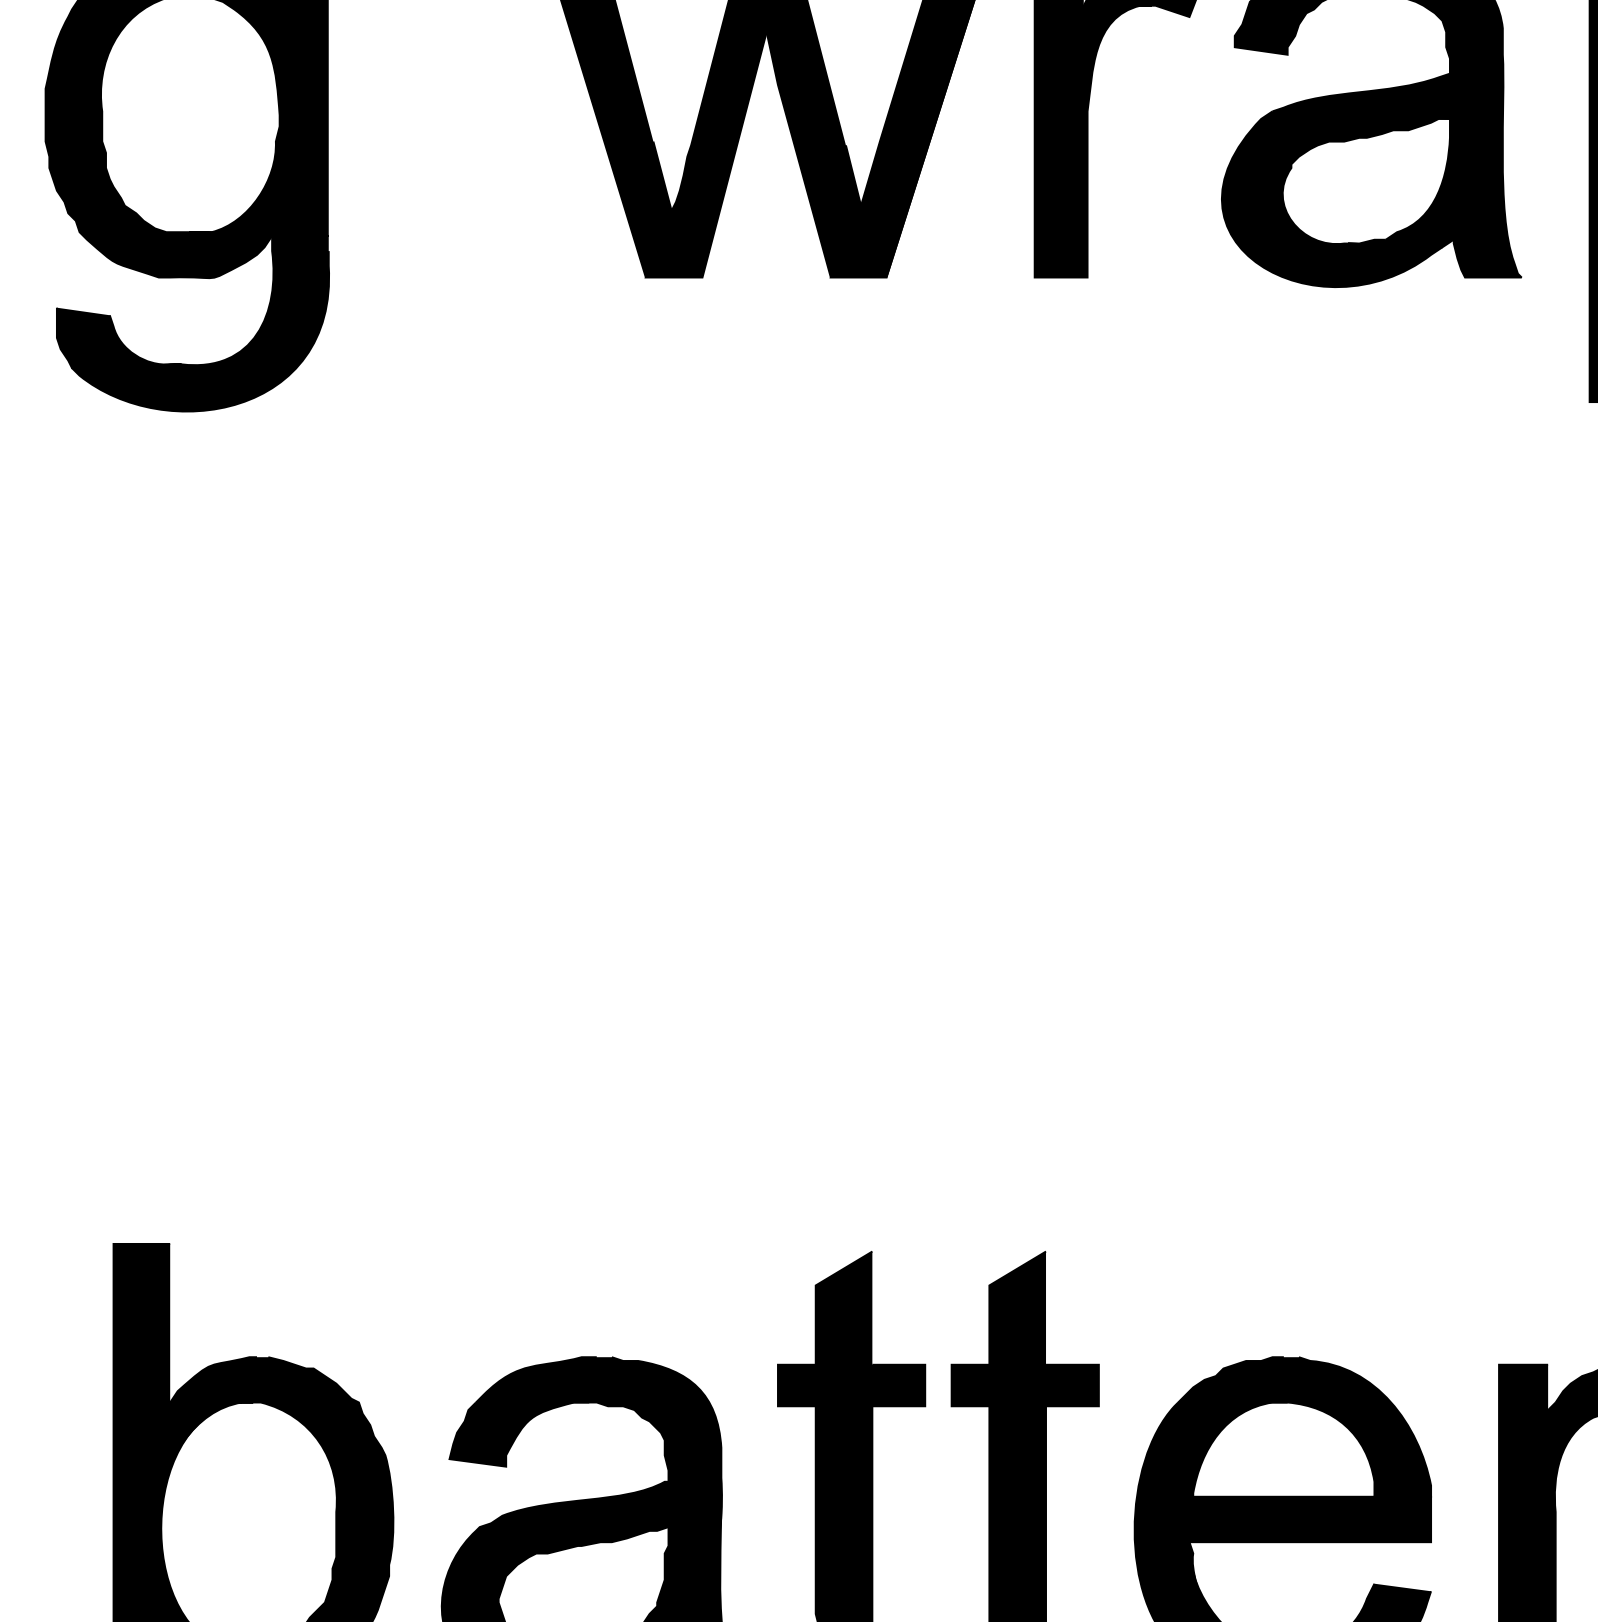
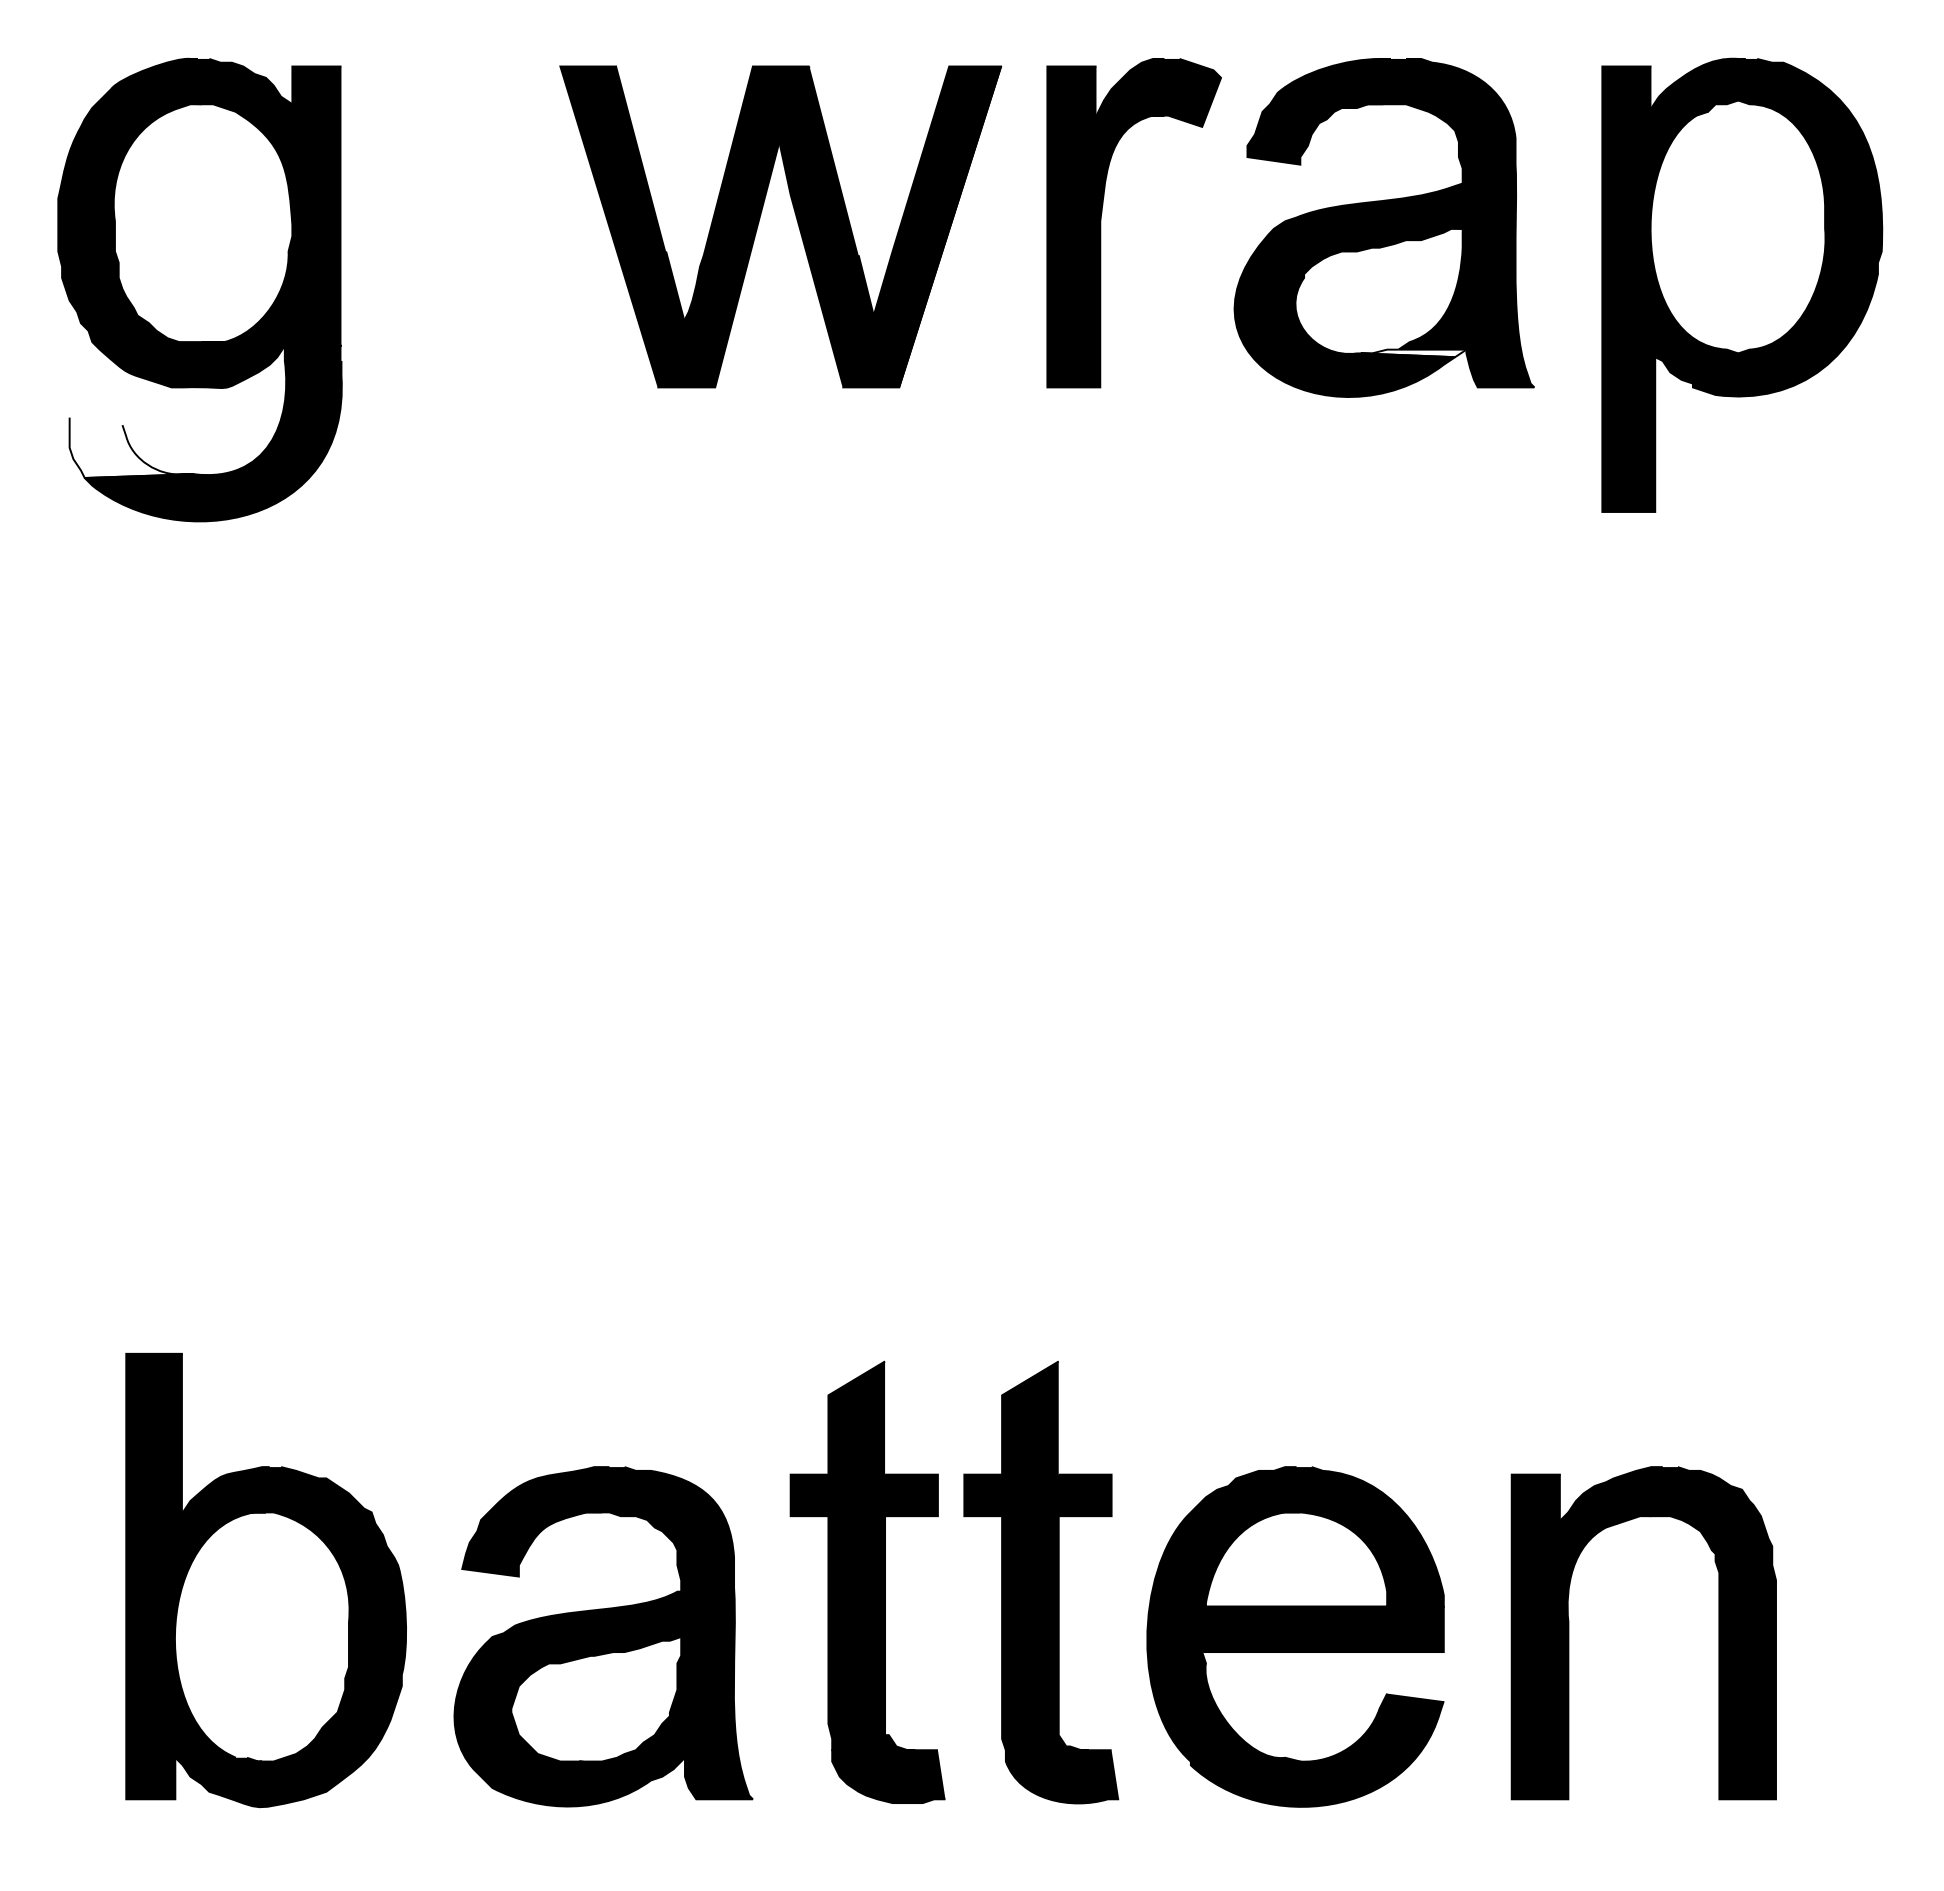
fill: (1400, 243) -> (1413, 353), removed
fill: (118, 337) -> (131, 447), removed

